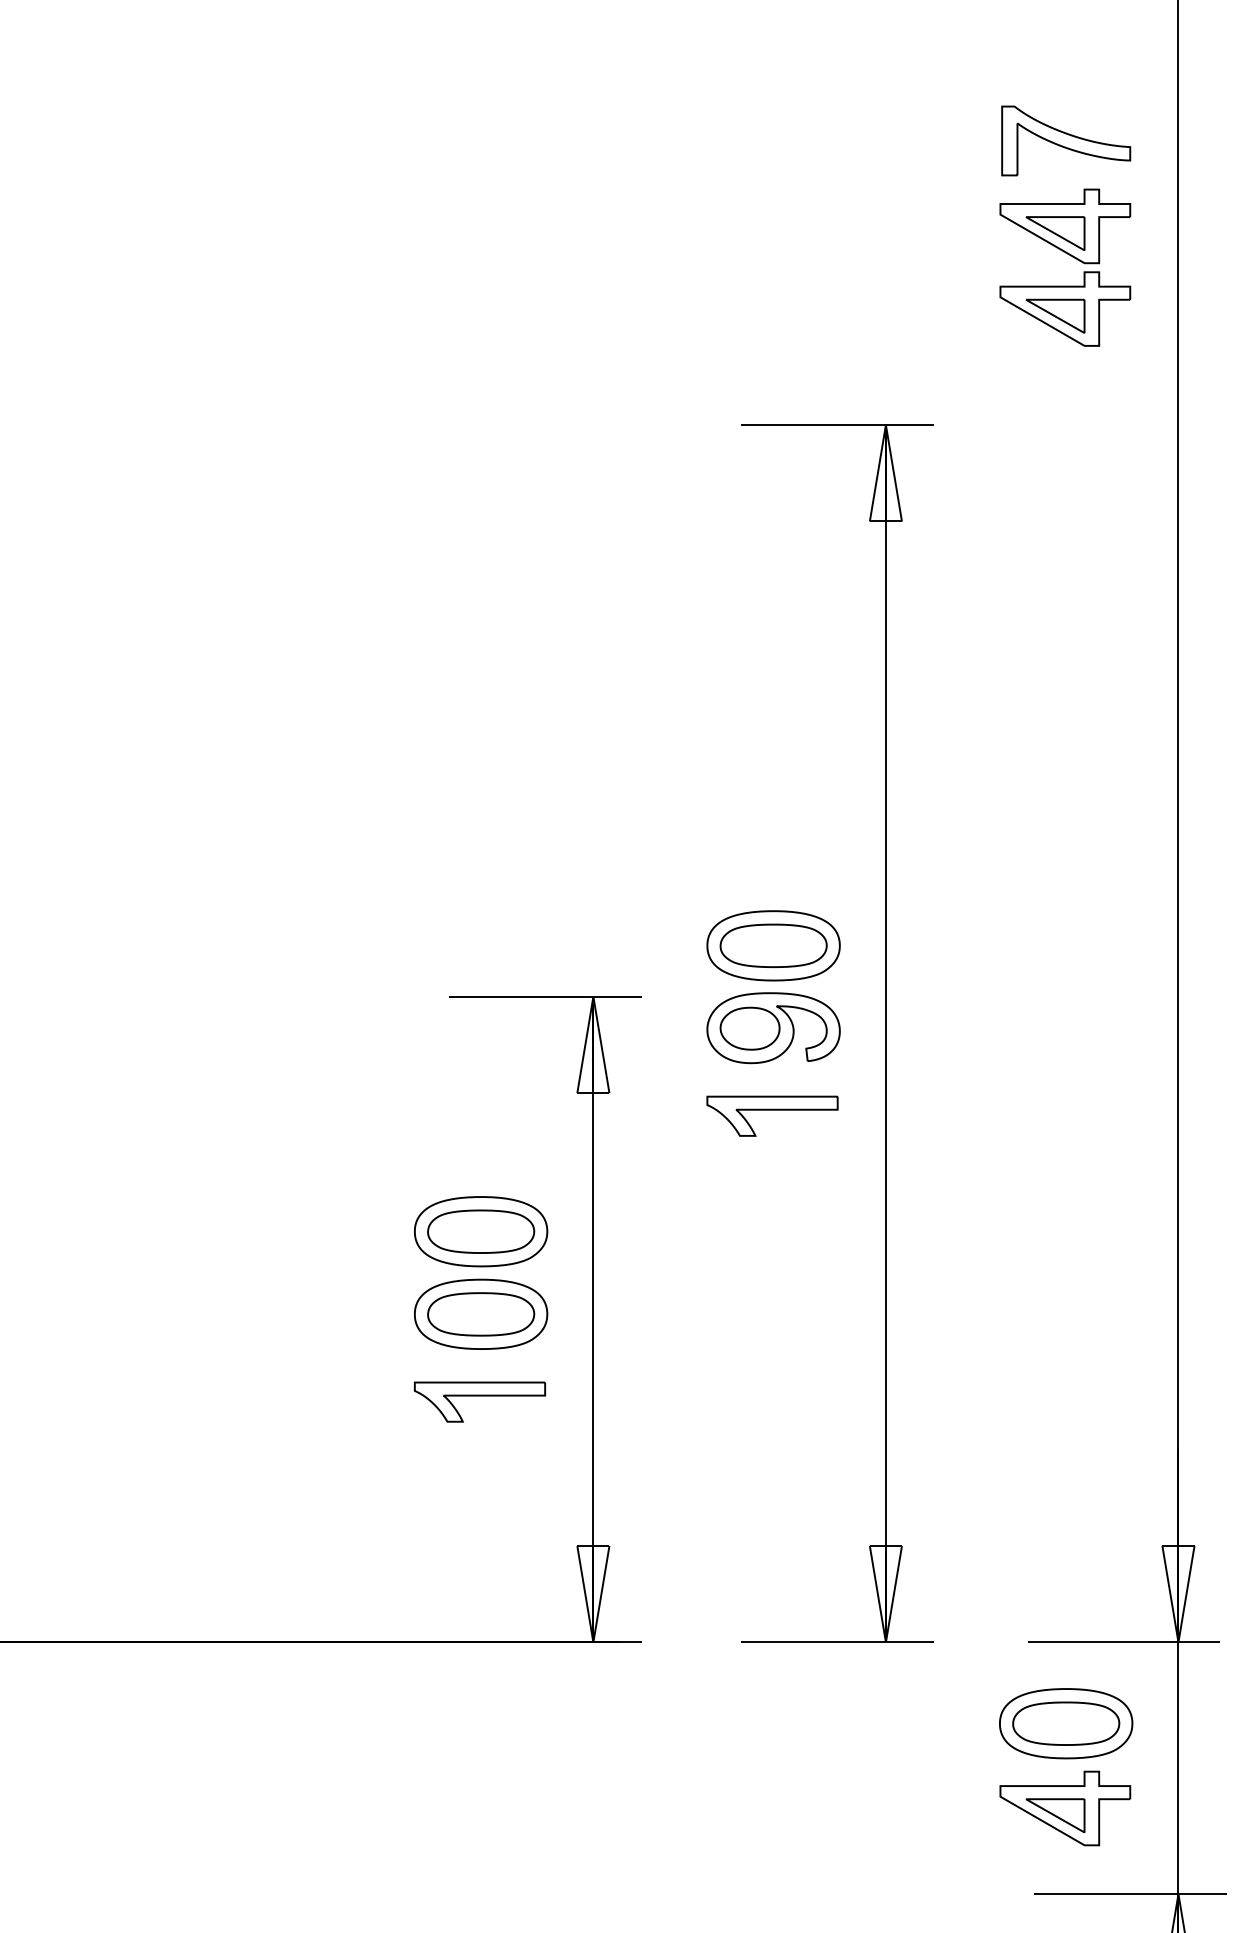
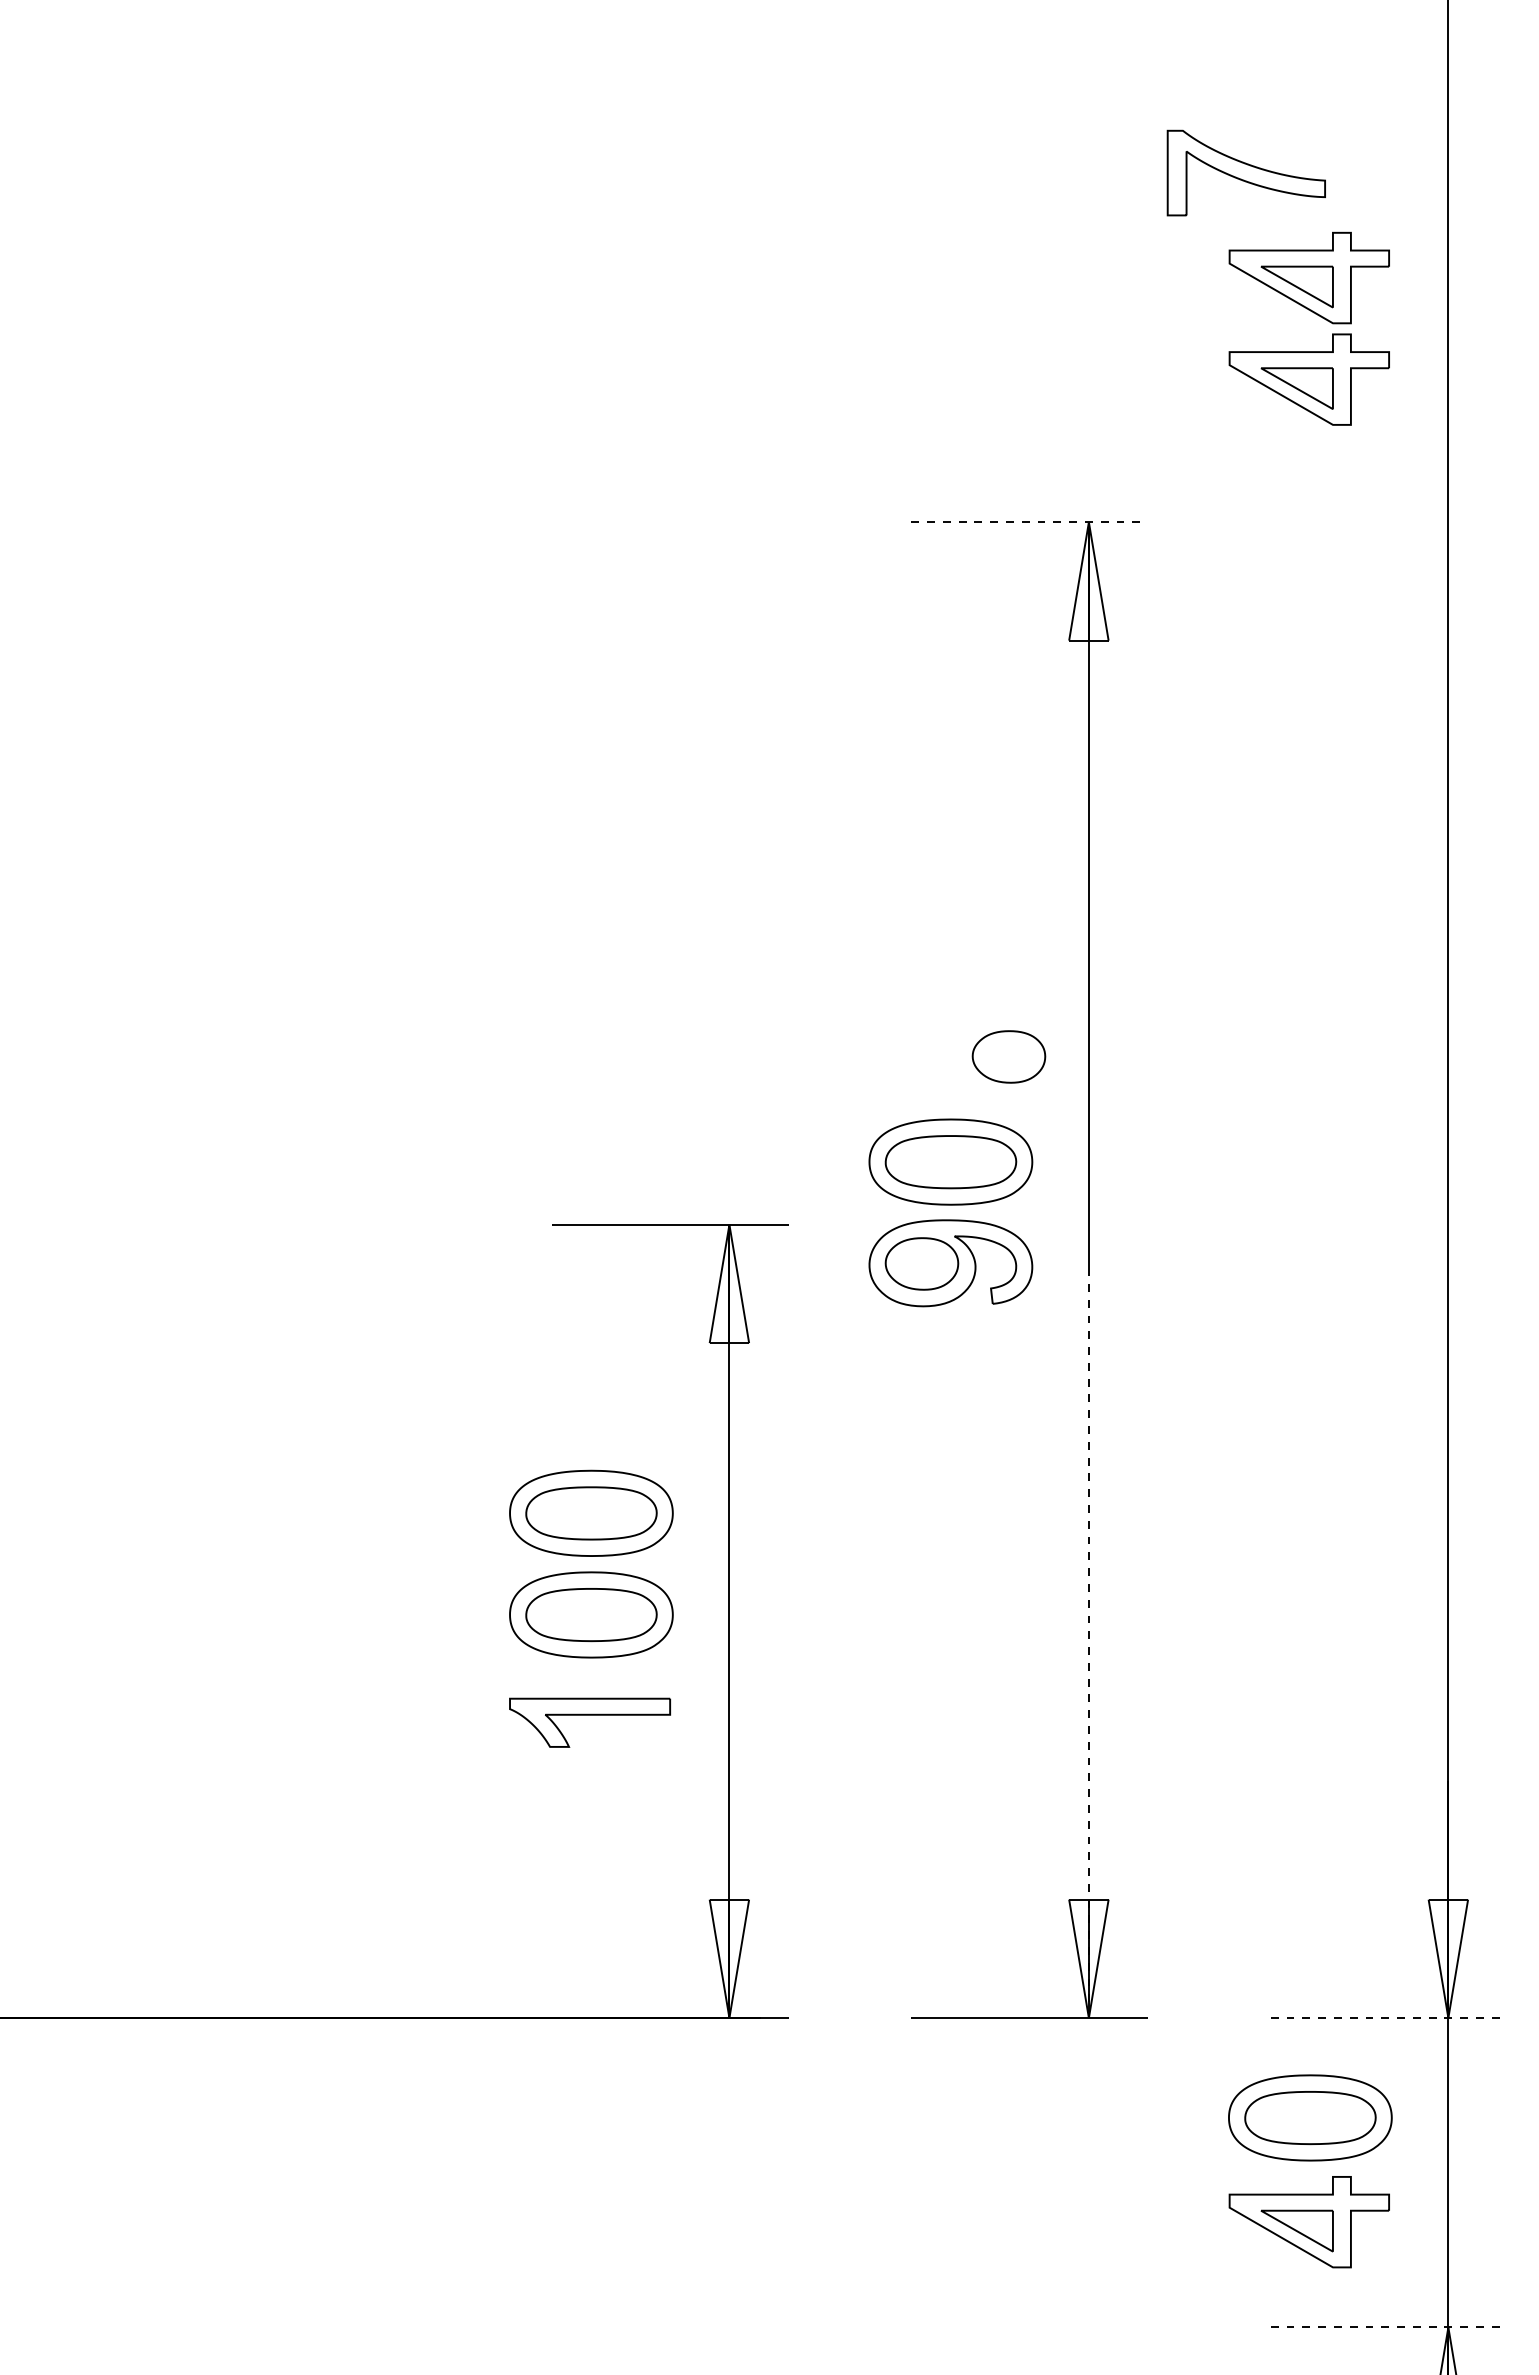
part: (1065, 140) -> (1245, 172), moved
line: (838, 425) -> (1030, 522), solid -> dashed
part: (820, 859) -> (1008, 1056), added
part: (772, 1110) -> (949, 1364), removed
line: (885, 1338) -> (1088, 1644), solid -> dashed
line: (1123, 1642) -> (1380, 2018), solid -> dashed
line: (1130, 1894) -> (1389, 2327), solid -> dashed

